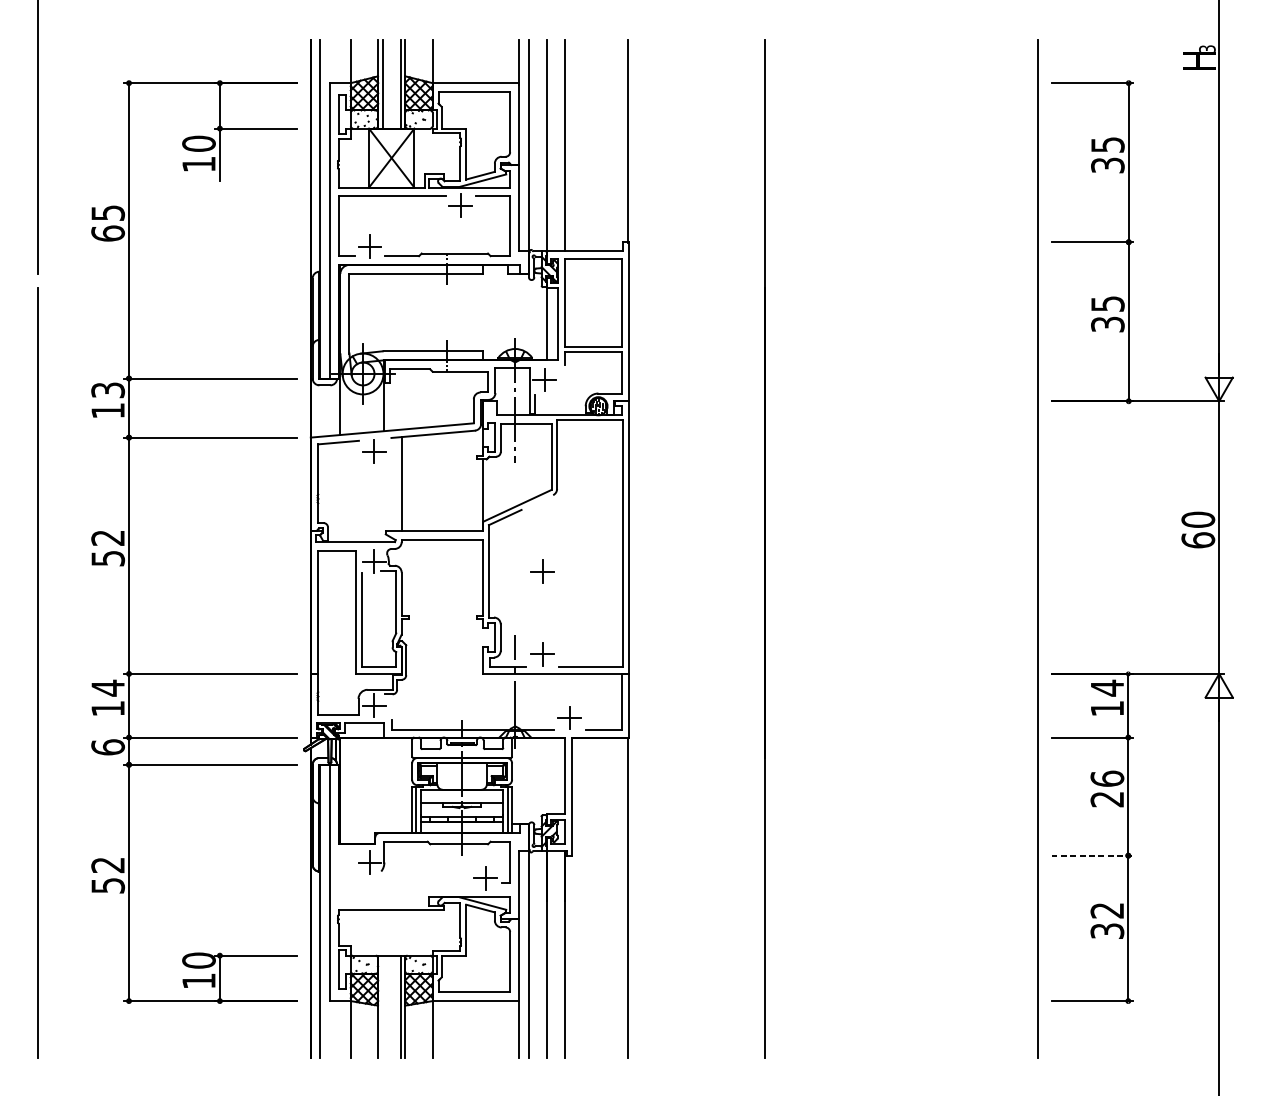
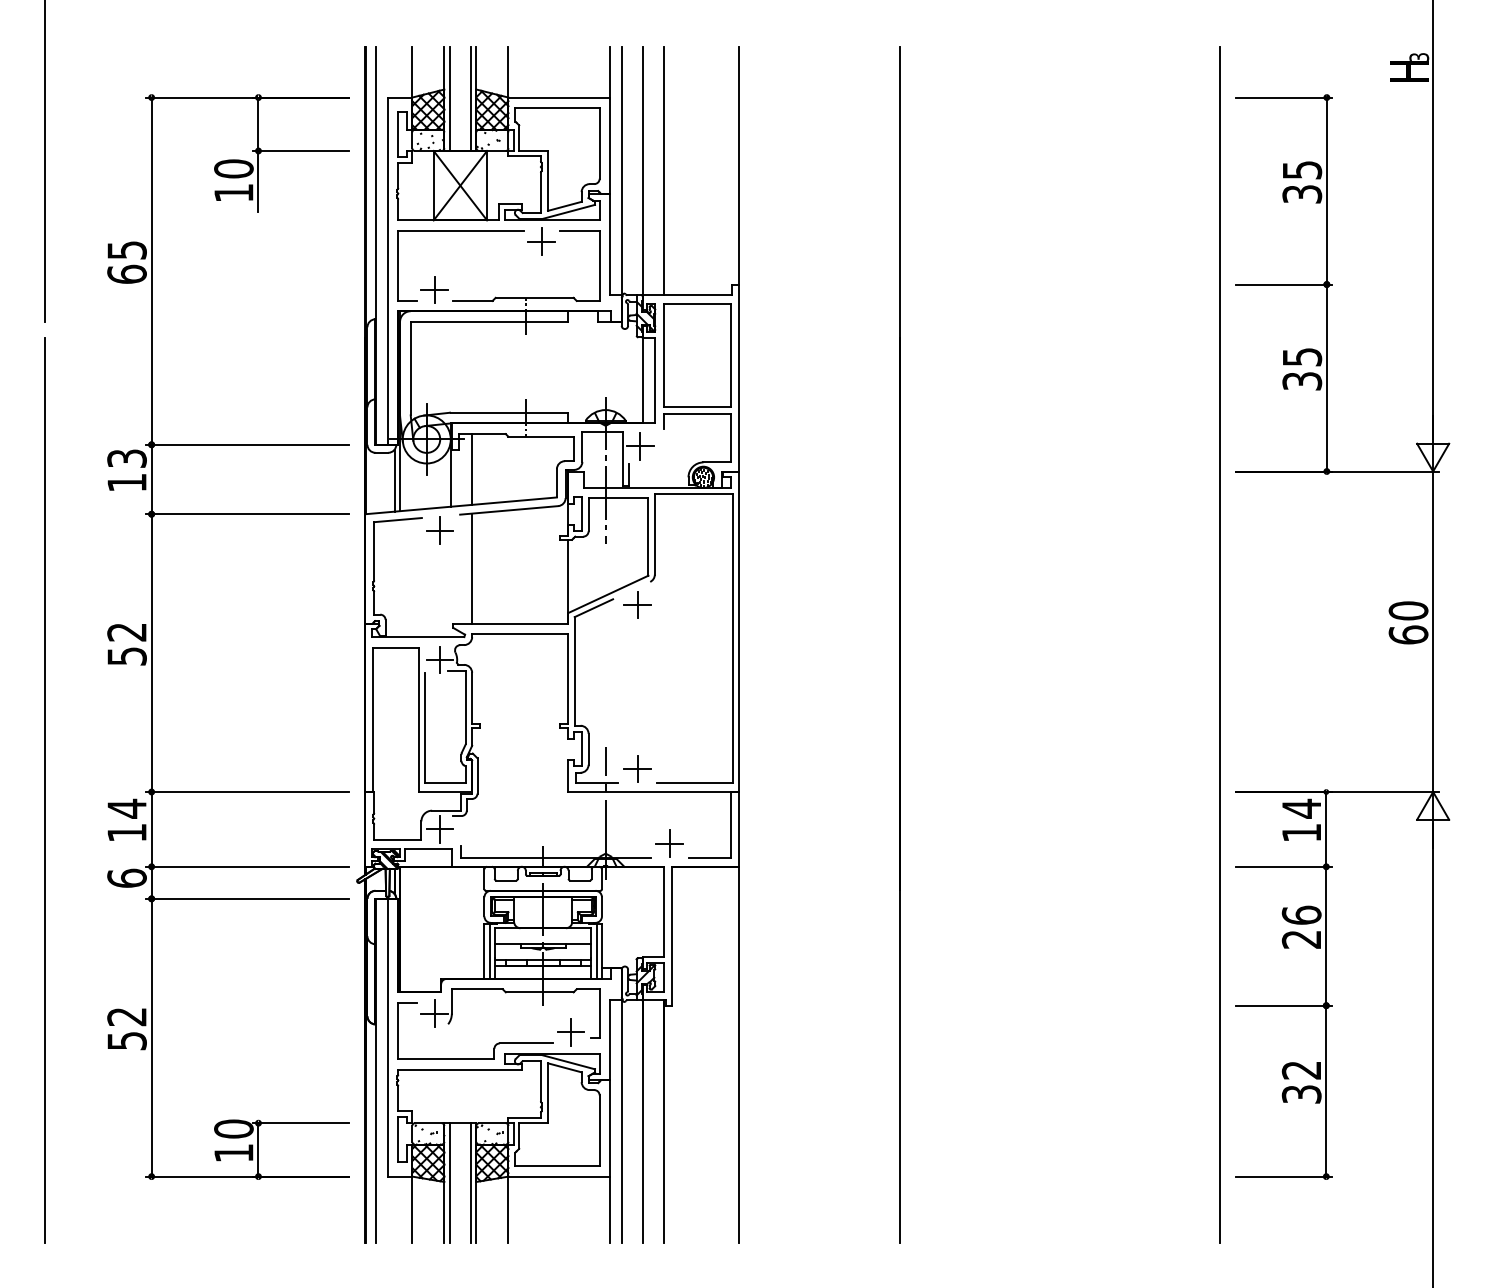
line: (401, 399) -> (472, 469), added
line: (335, 408) -> (394, 480), added
part: (542, 571) -> (637, 604), moved
line: (1091, 855) -> (1283, 1005), dashed -> solid
part: (420, 889) -> (494, 1045), added
line: (382, 1006) -> (449, 1183), added

